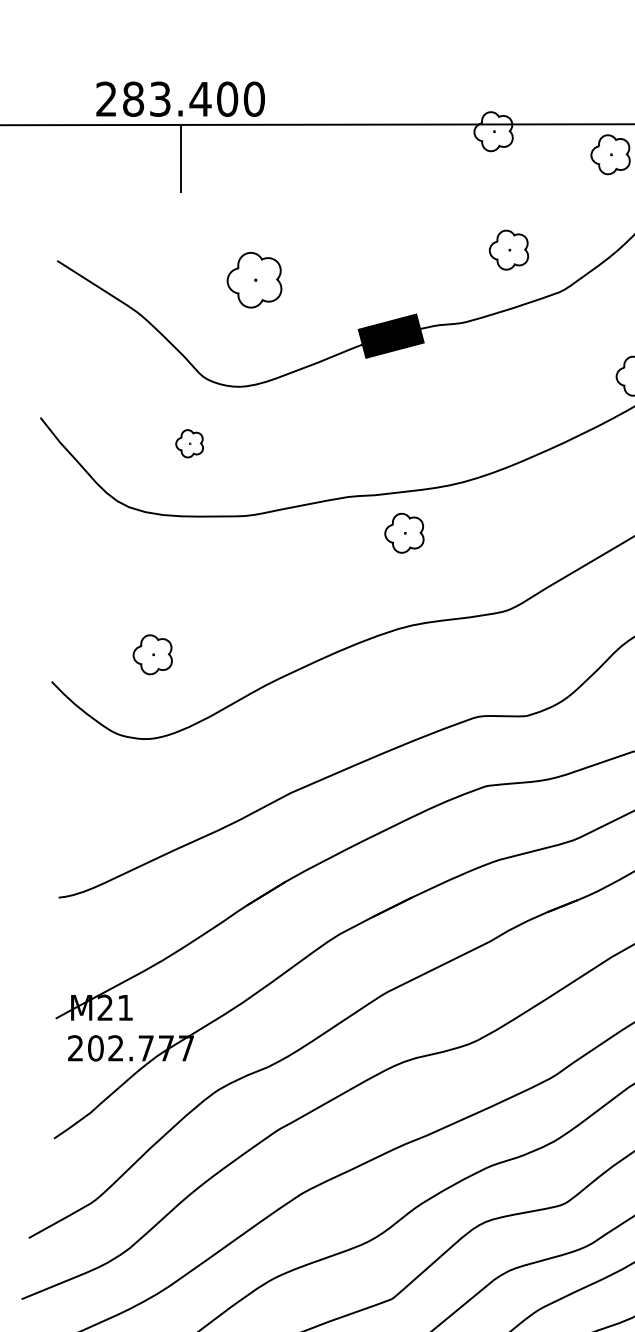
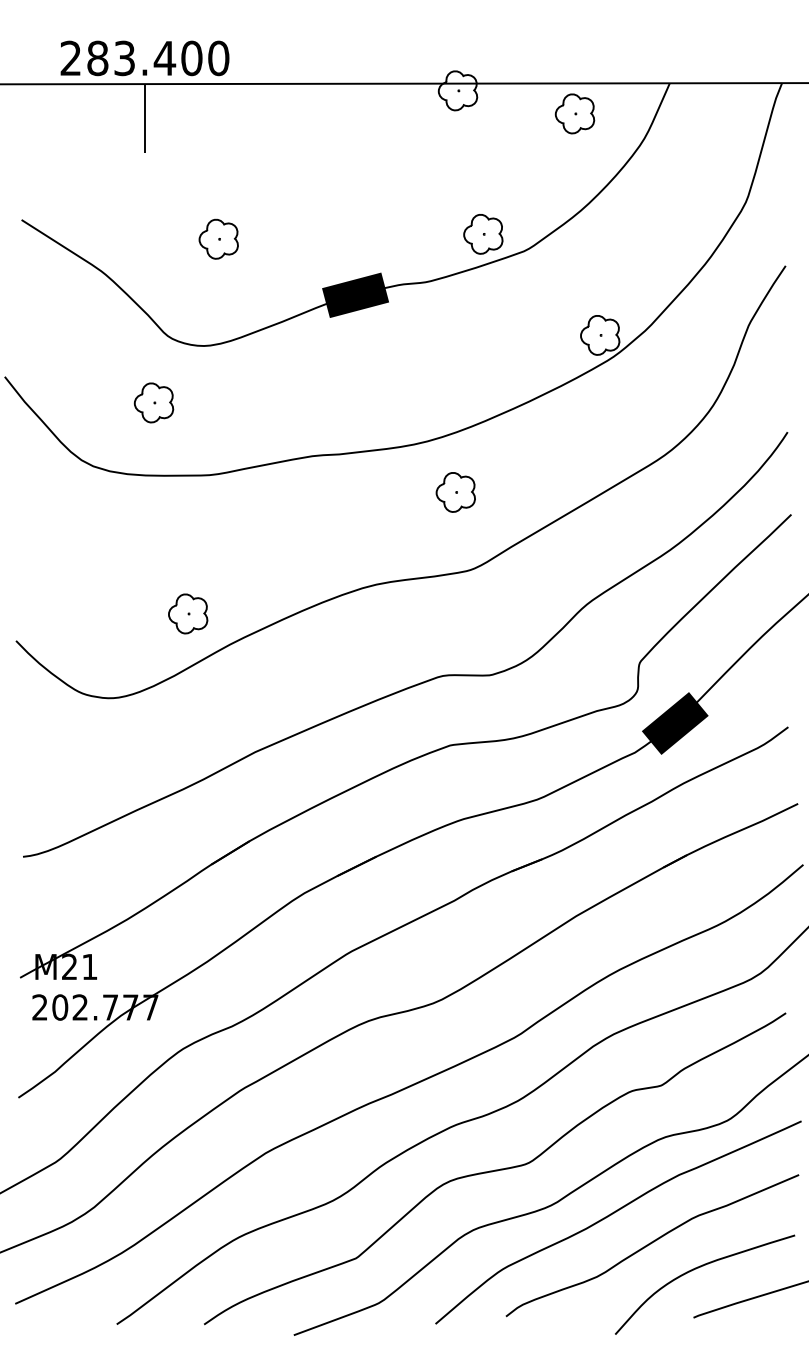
part: (509, 250) -> (483, 234), moved
part: (254, 279) -> (218, 238), size x0.71
part: (189, 443) -> (153, 402), size x1.43
part: (404, 533) -> (455, 492), moved
part: (153, 654) -> (188, 613), moved

